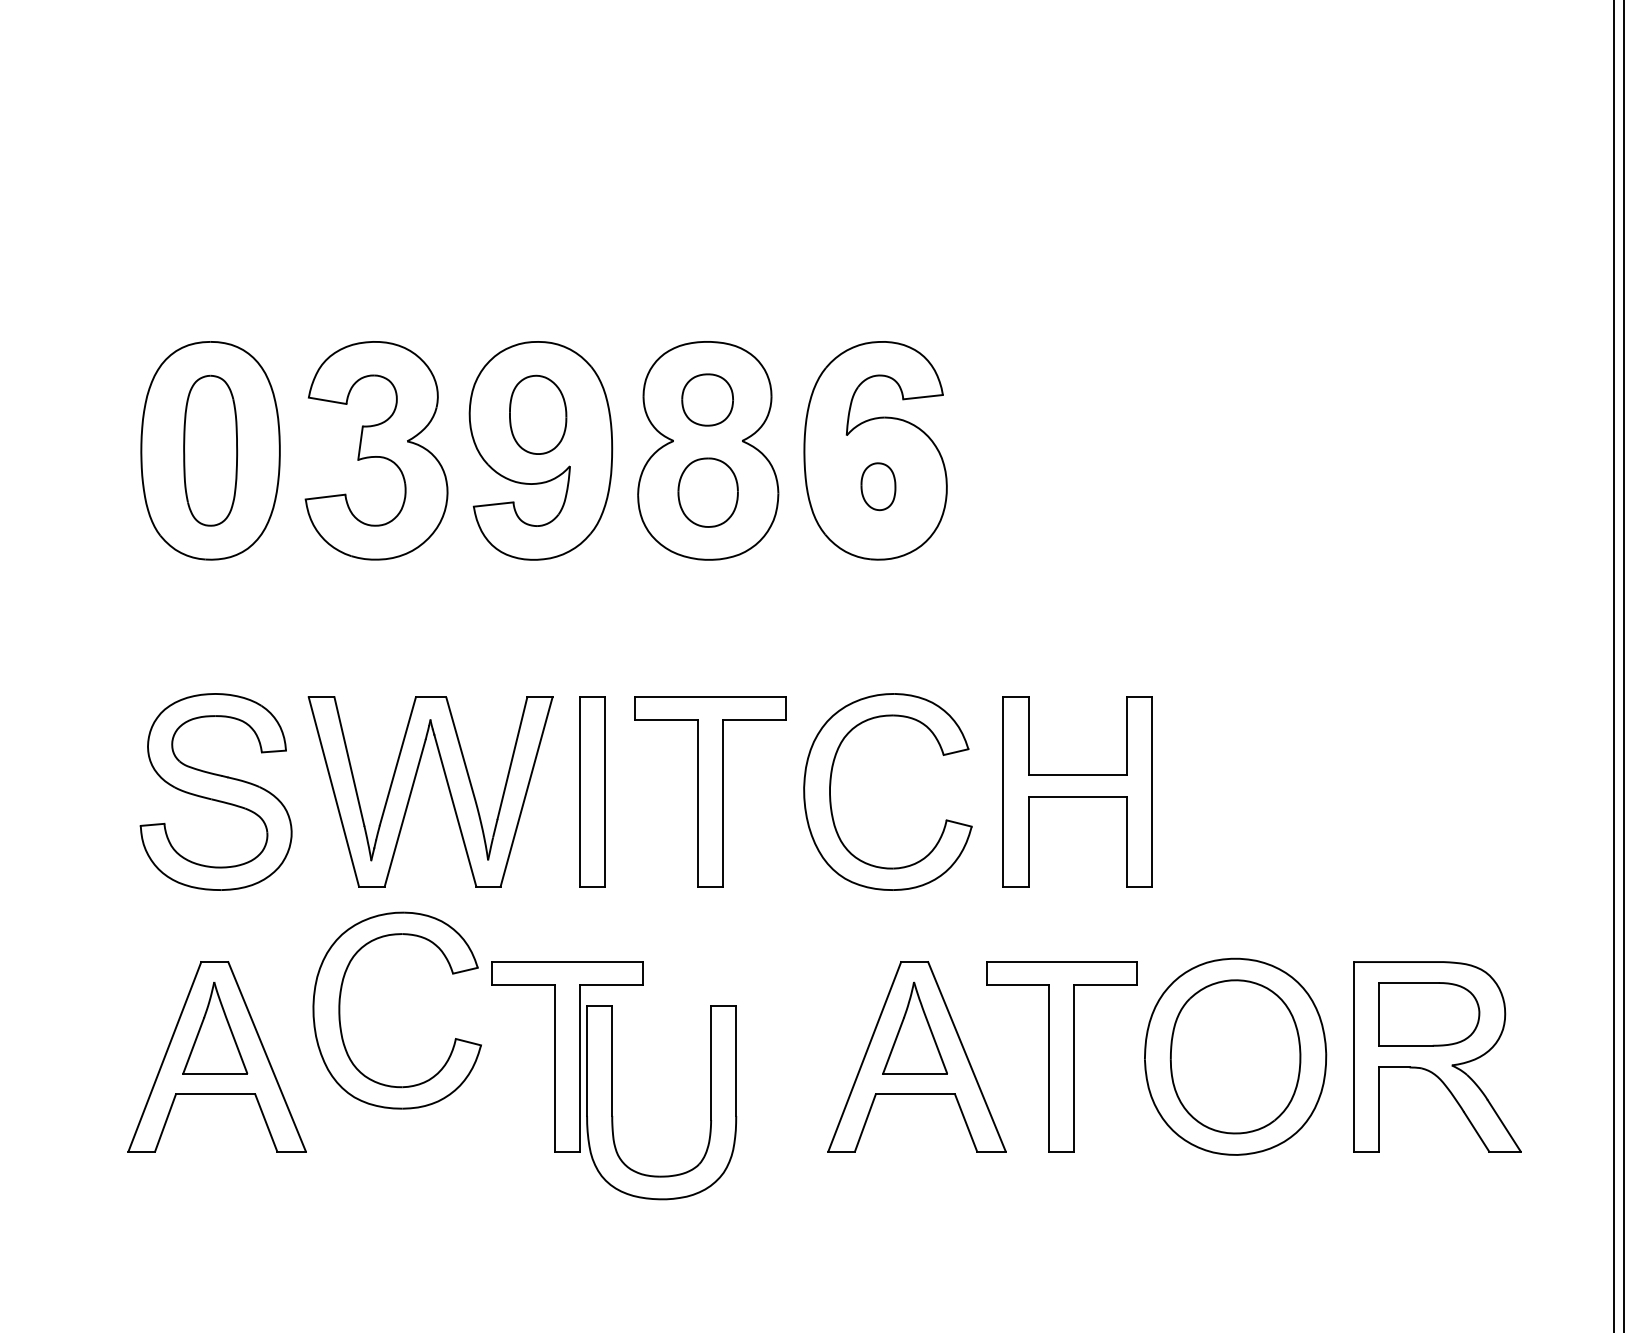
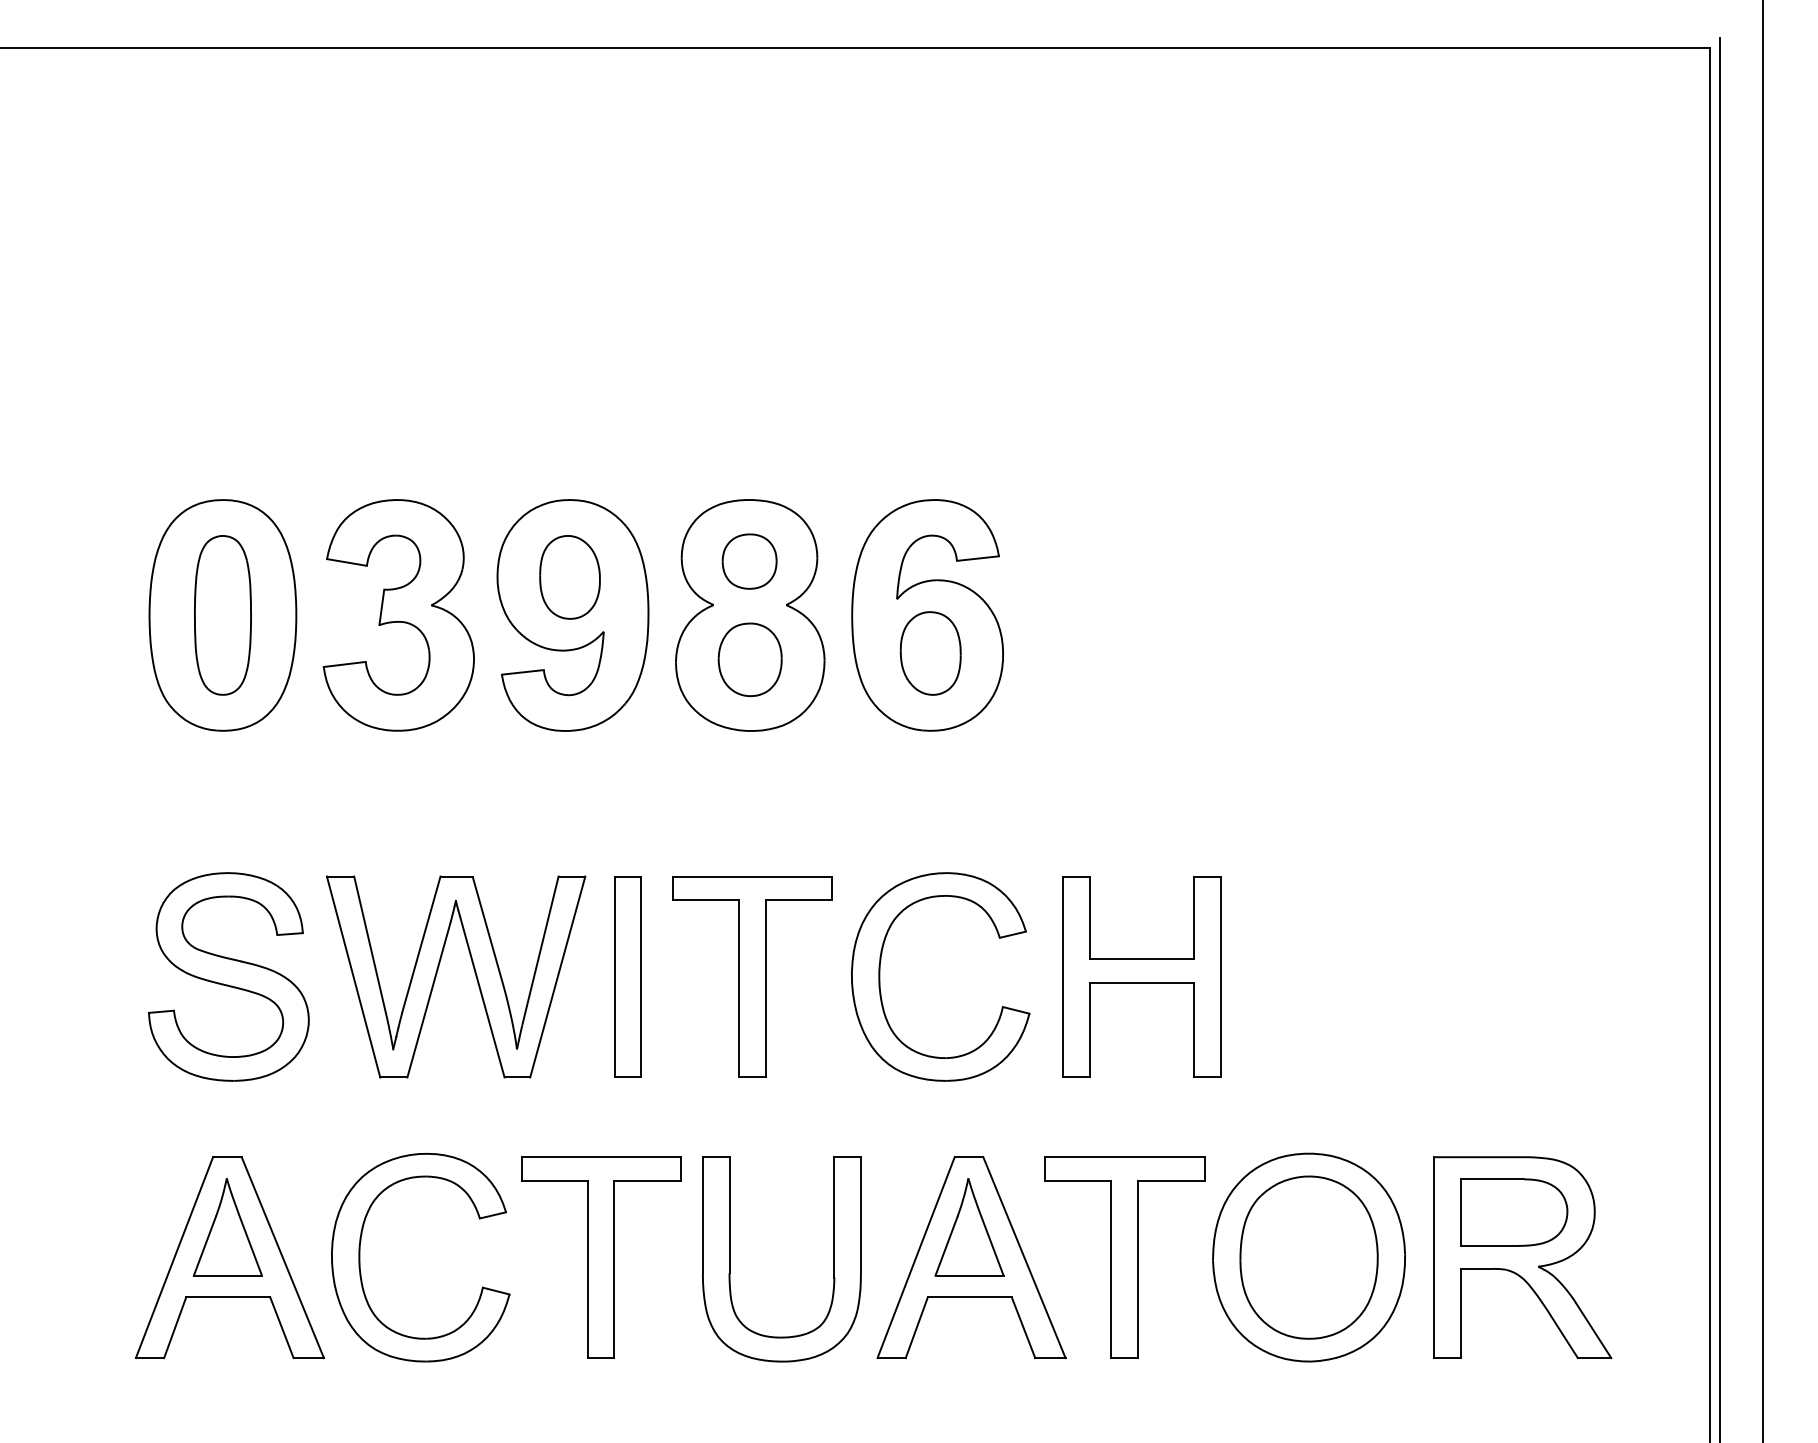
part: (878, 486) -> (930, 653), size x1.67
part: (340, 1010) -> (360, 1257), moved
part: (613, 1102) -> (730, 1259), moved

